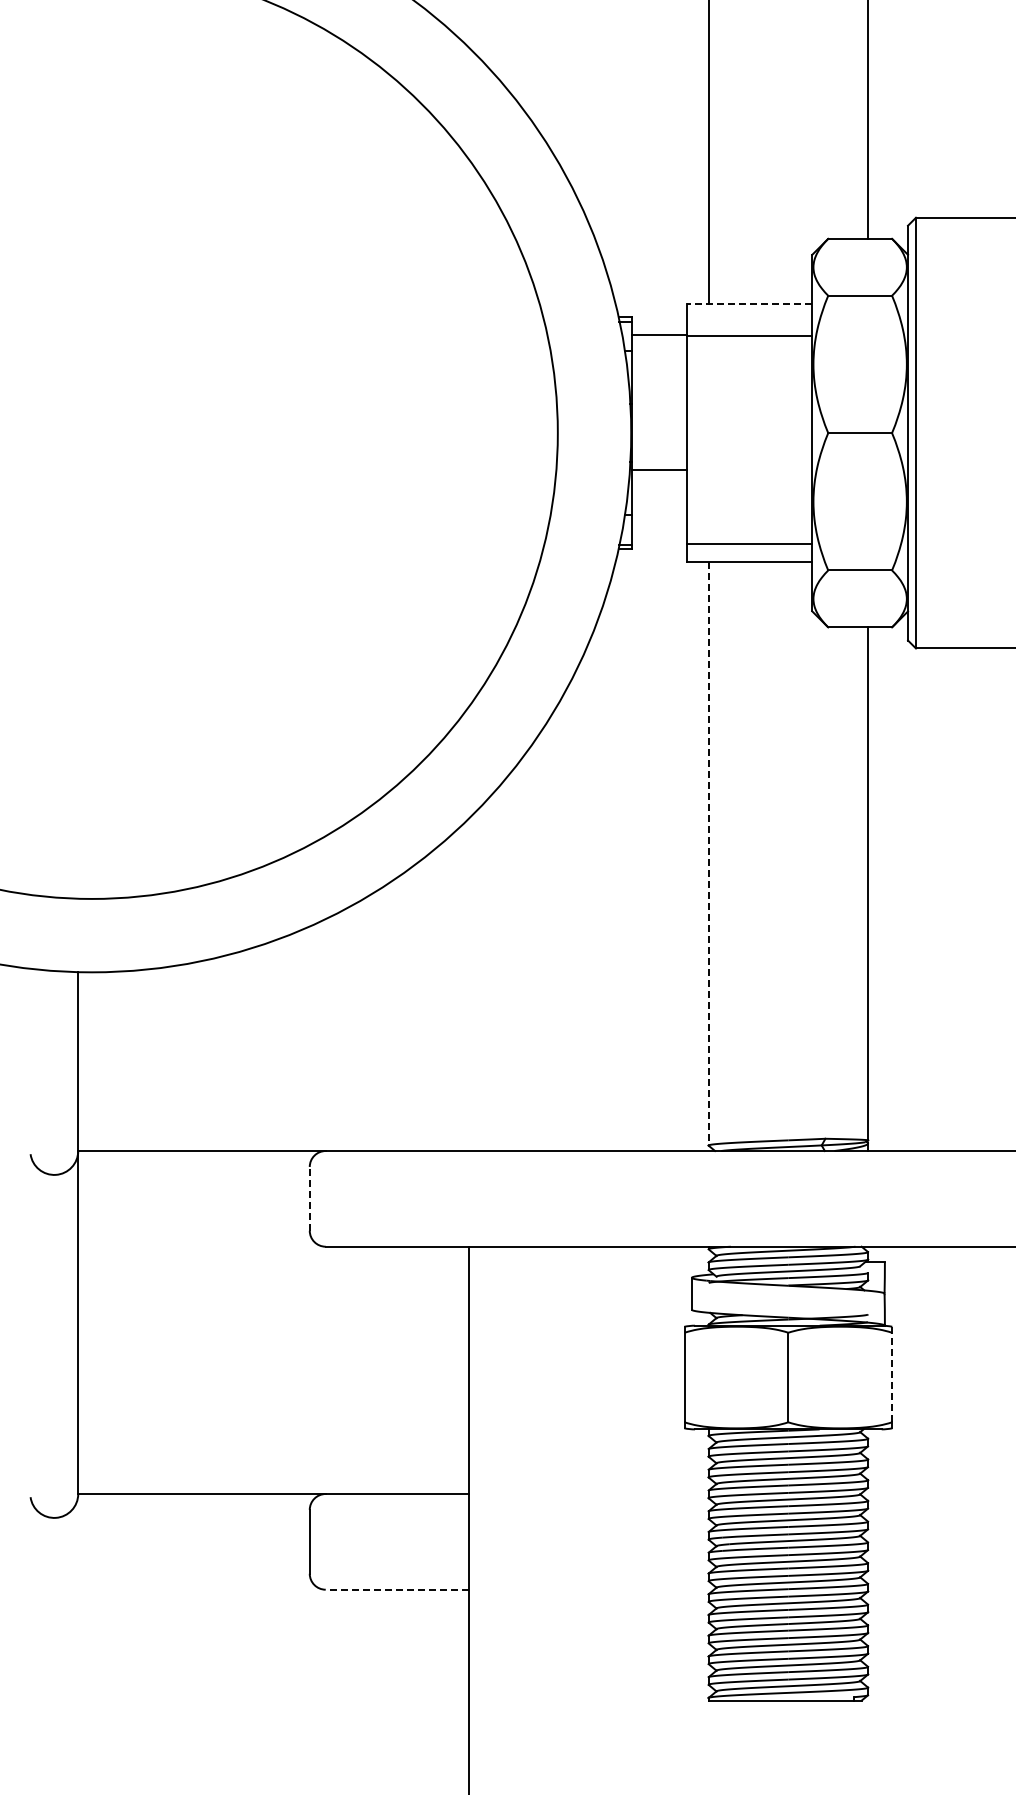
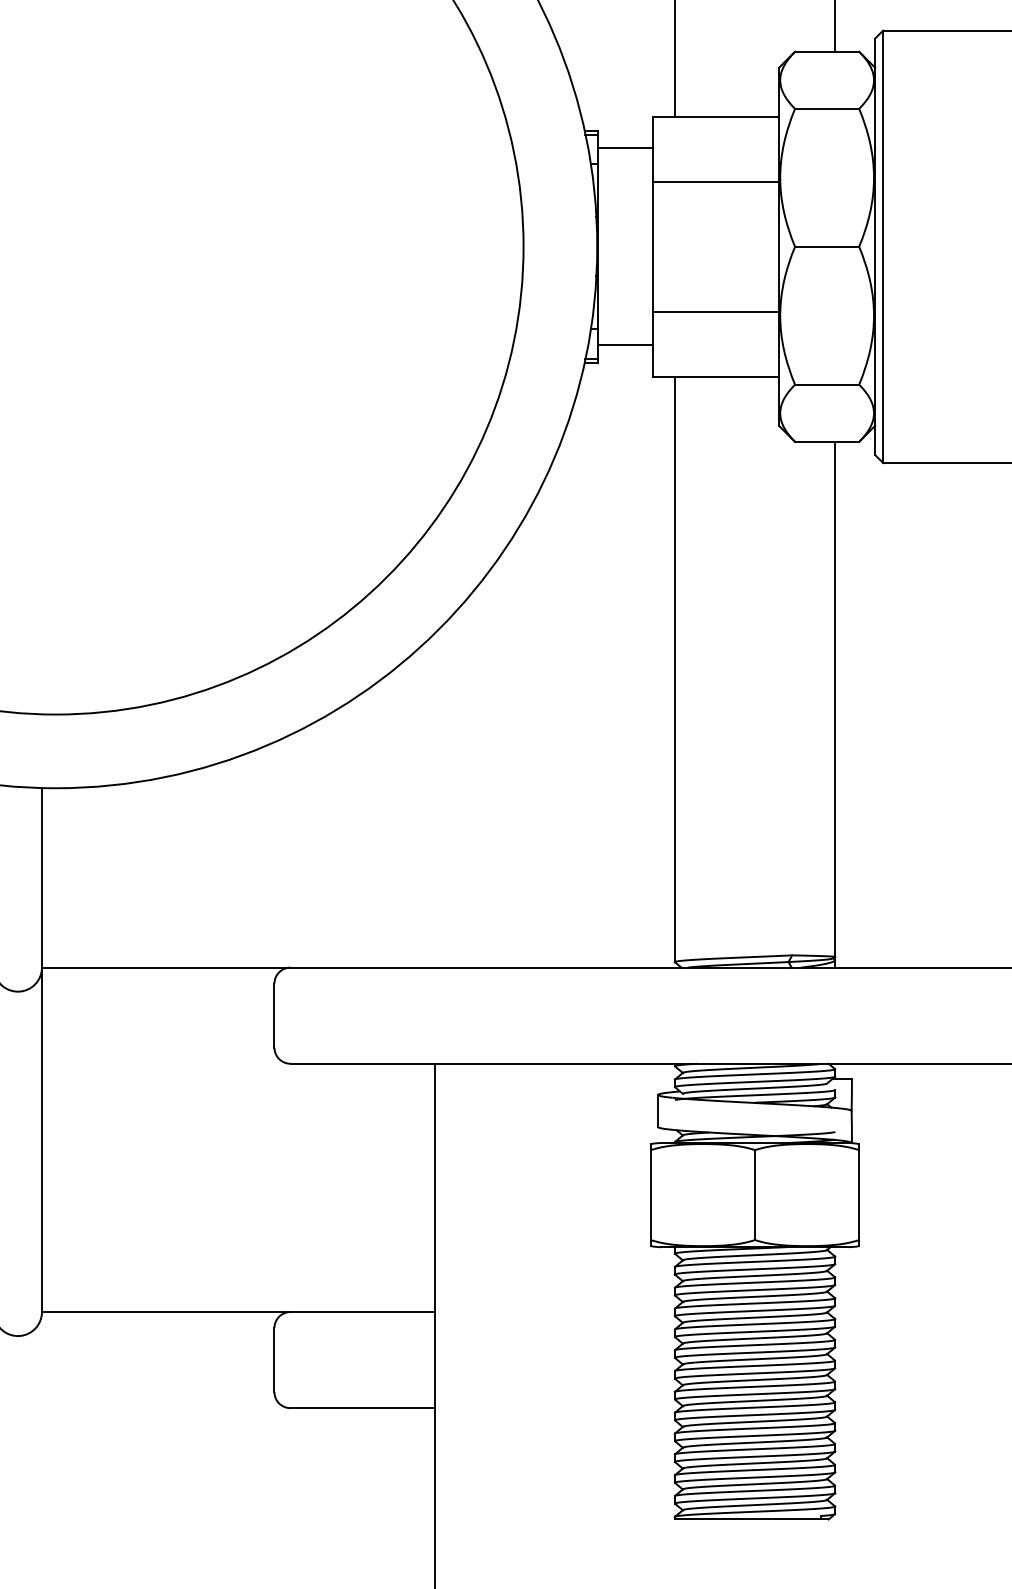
line: (749, 303) -> (716, 116), dashed -> solid
line: (749, 335) -> (716, 181), moved
line: (659, 470) -> (625, 345), moved
line: (749, 543) -> (716, 311), moved
line: (708, 853) -> (674, 668), dashed -> solid
line: (309, 1198) -> (274, 1015), dashed -> solid
line: (892, 1374) -> (859, 1192), dashed -> solid
line: (397, 1589) -> (362, 1407), dashed -> solid

